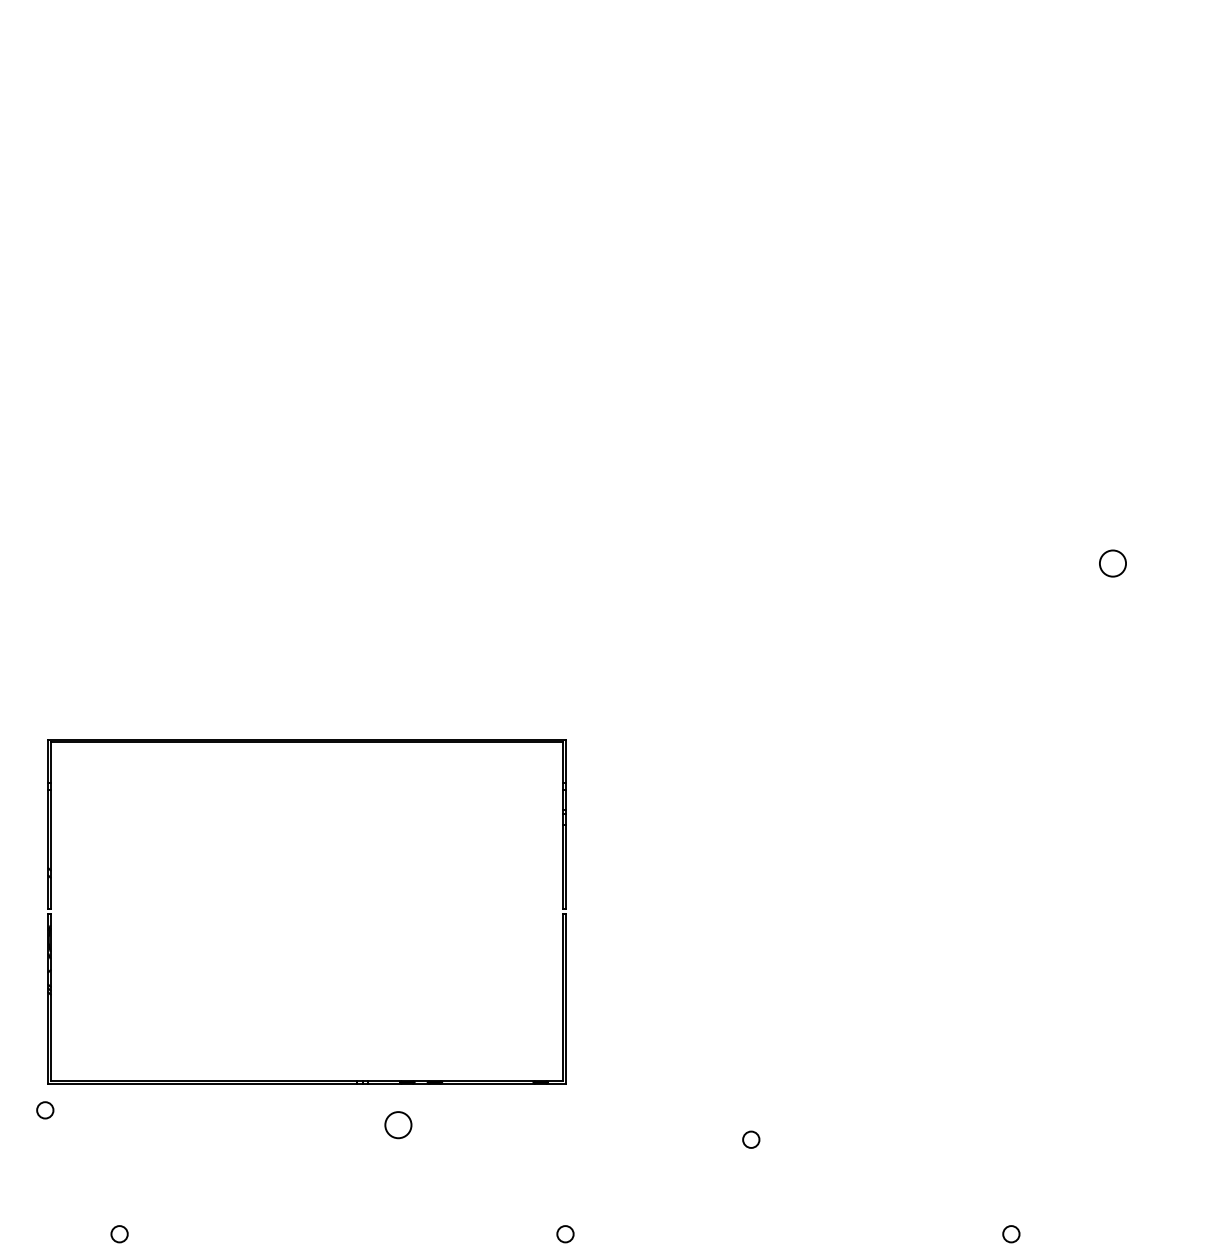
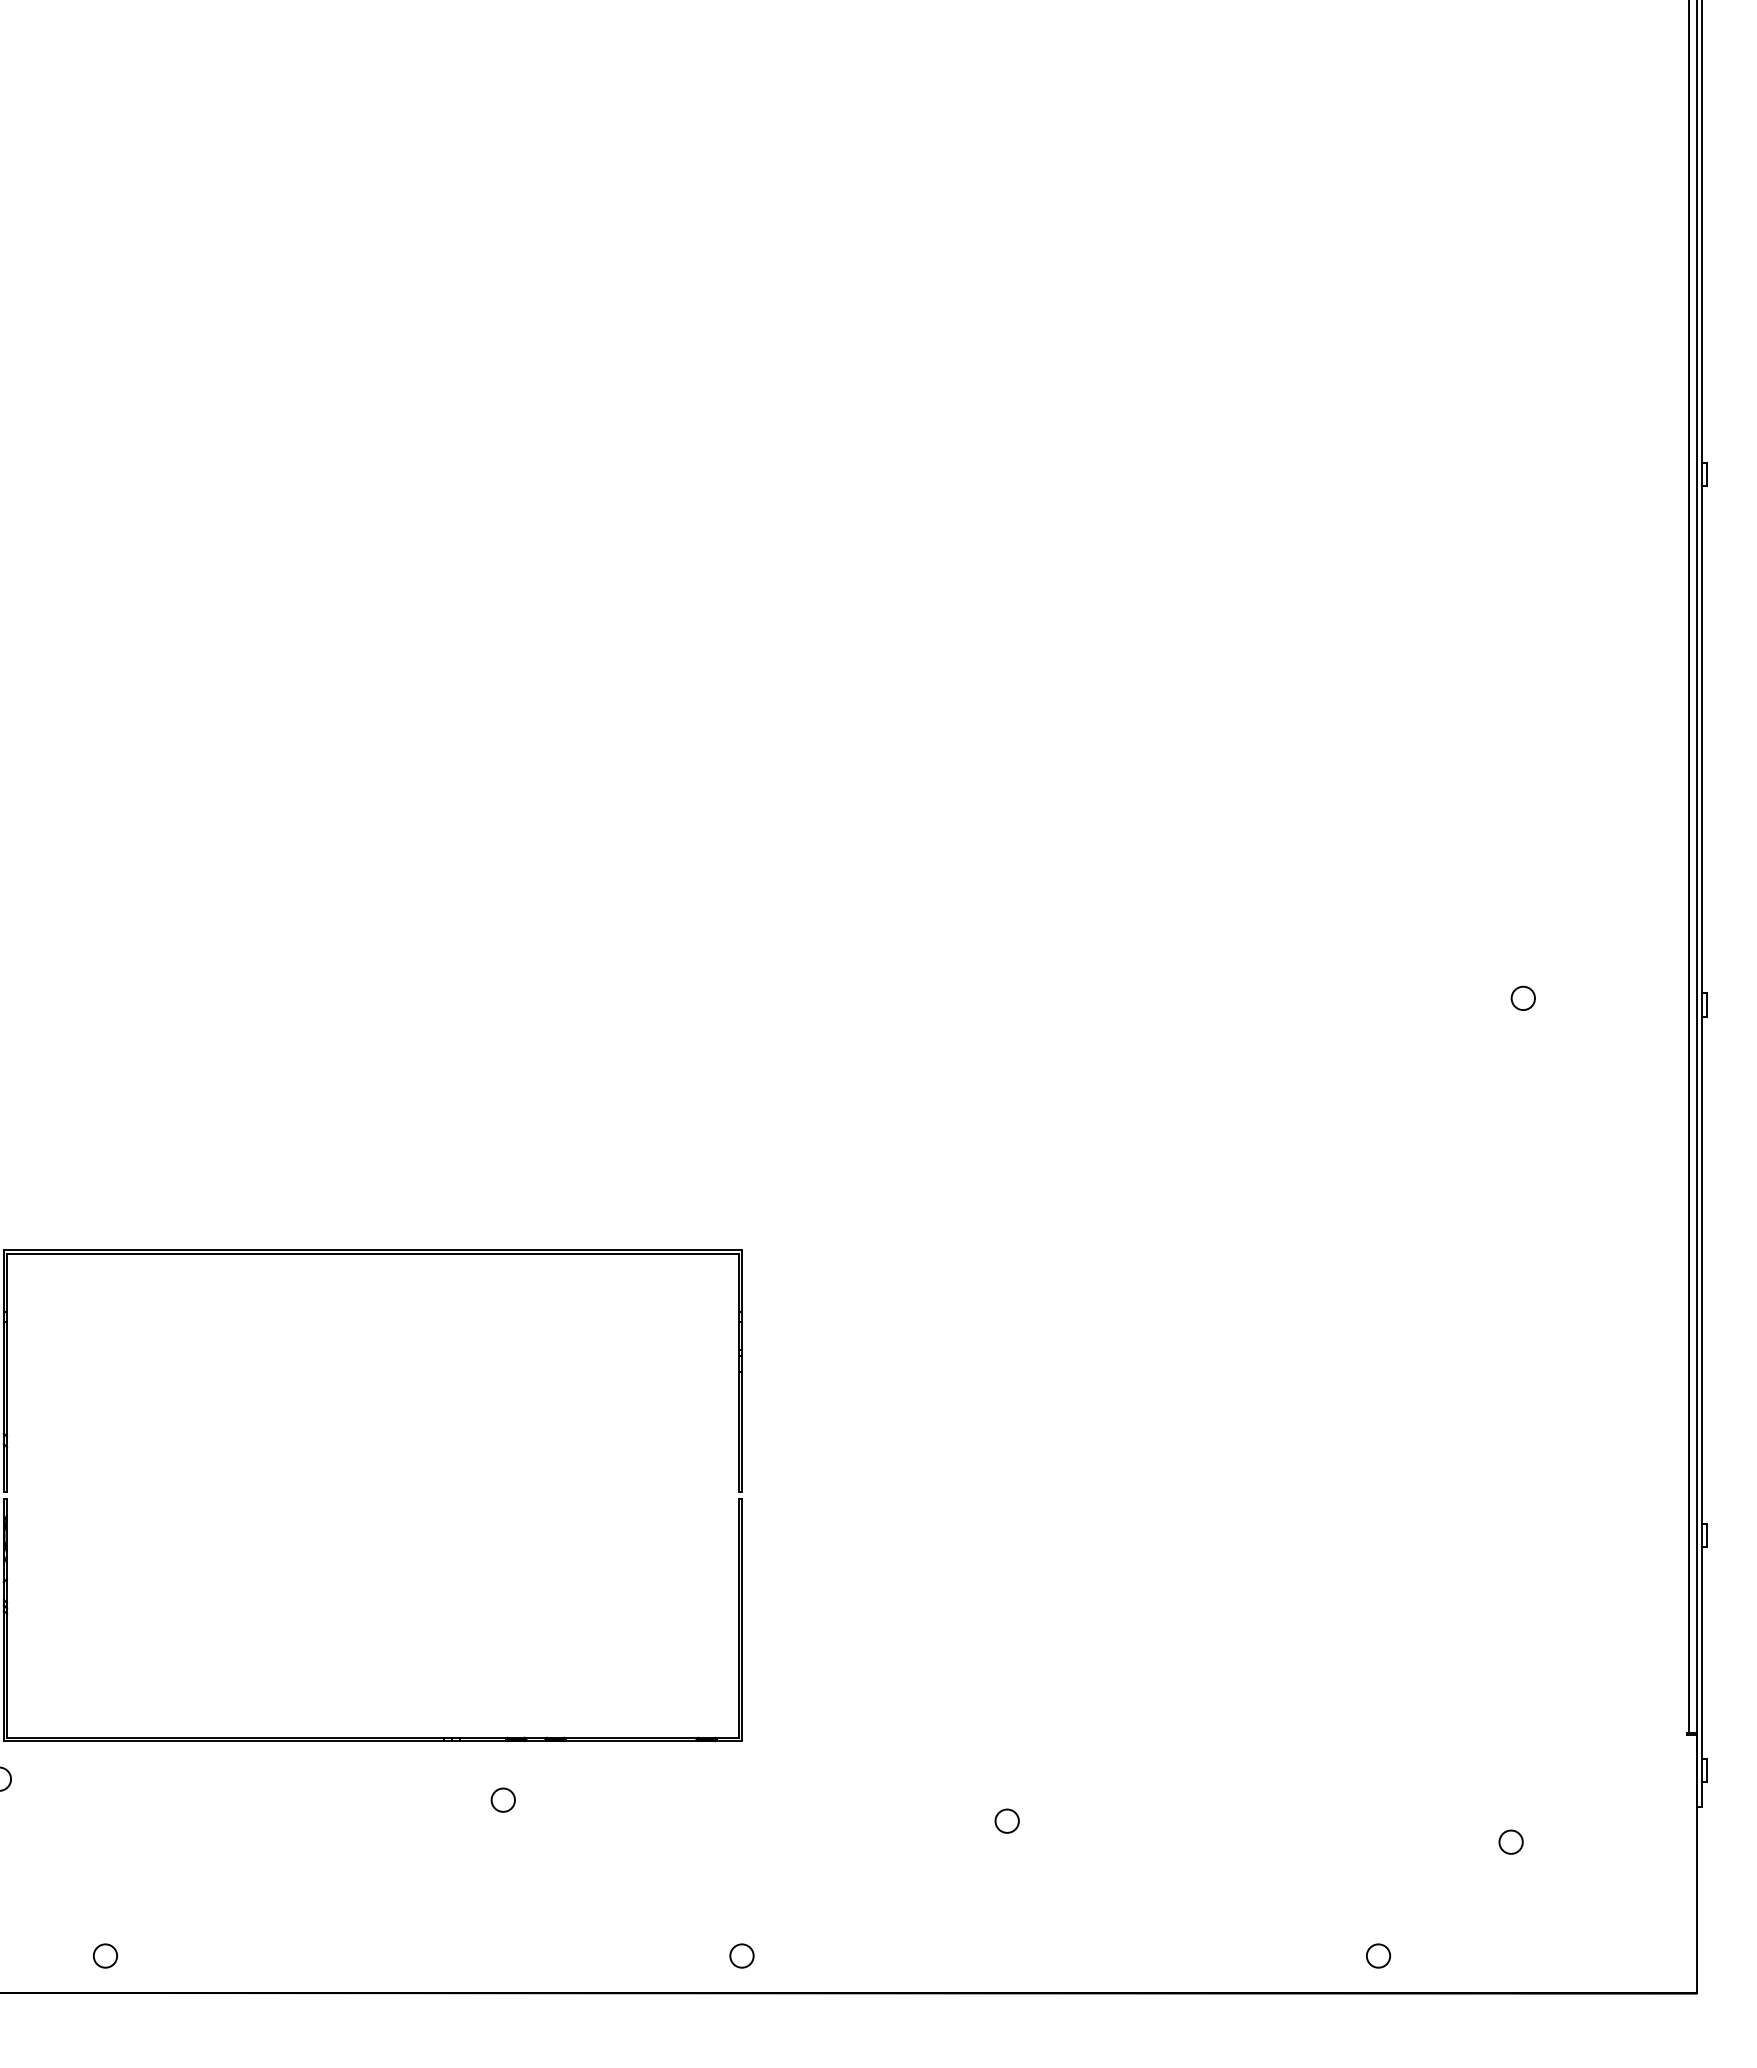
circle: (1112, 562) -> (1522, 997), size x0.62
circle: (397, 1124) -> (502, 1799), size x0.62
circle: (1103, 1153) -> (1510, 1841), added

